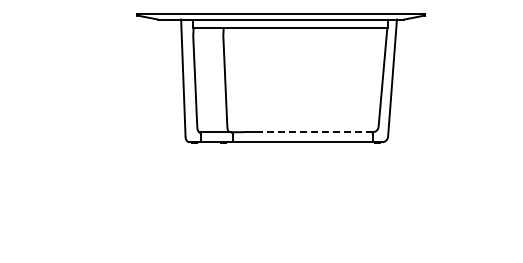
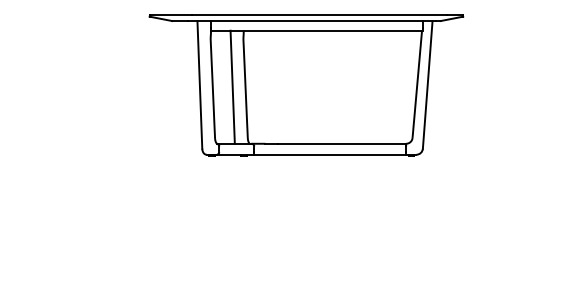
line: (213, 80) -> (232, 87), added
line: (313, 132) -> (341, 144), dashed -> solid

